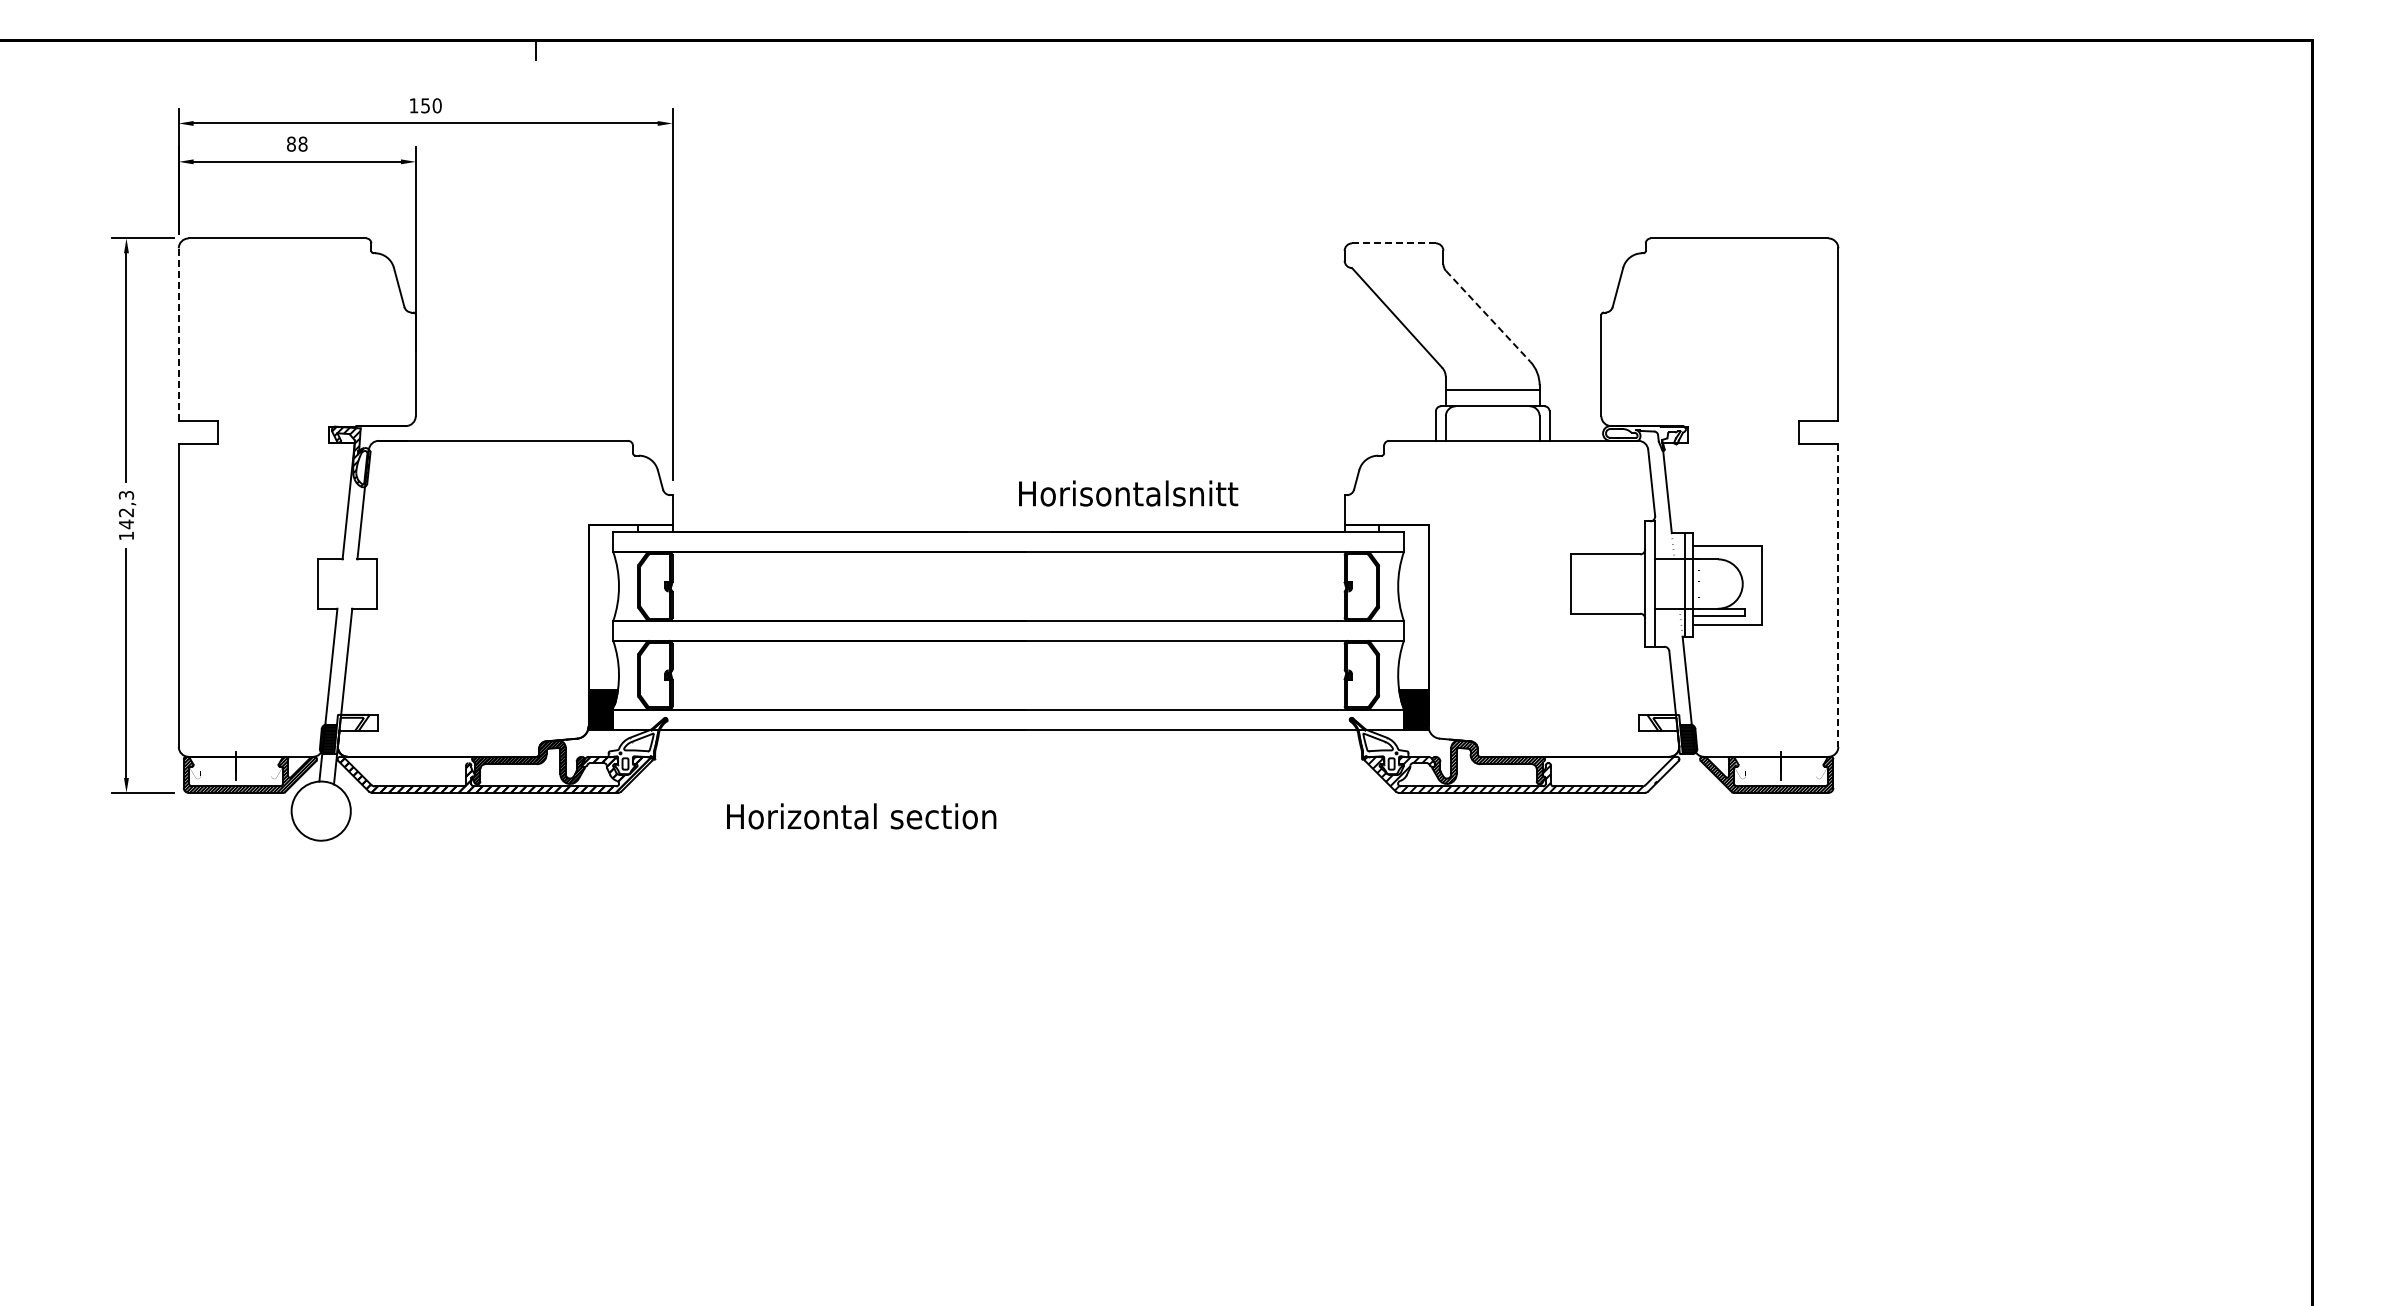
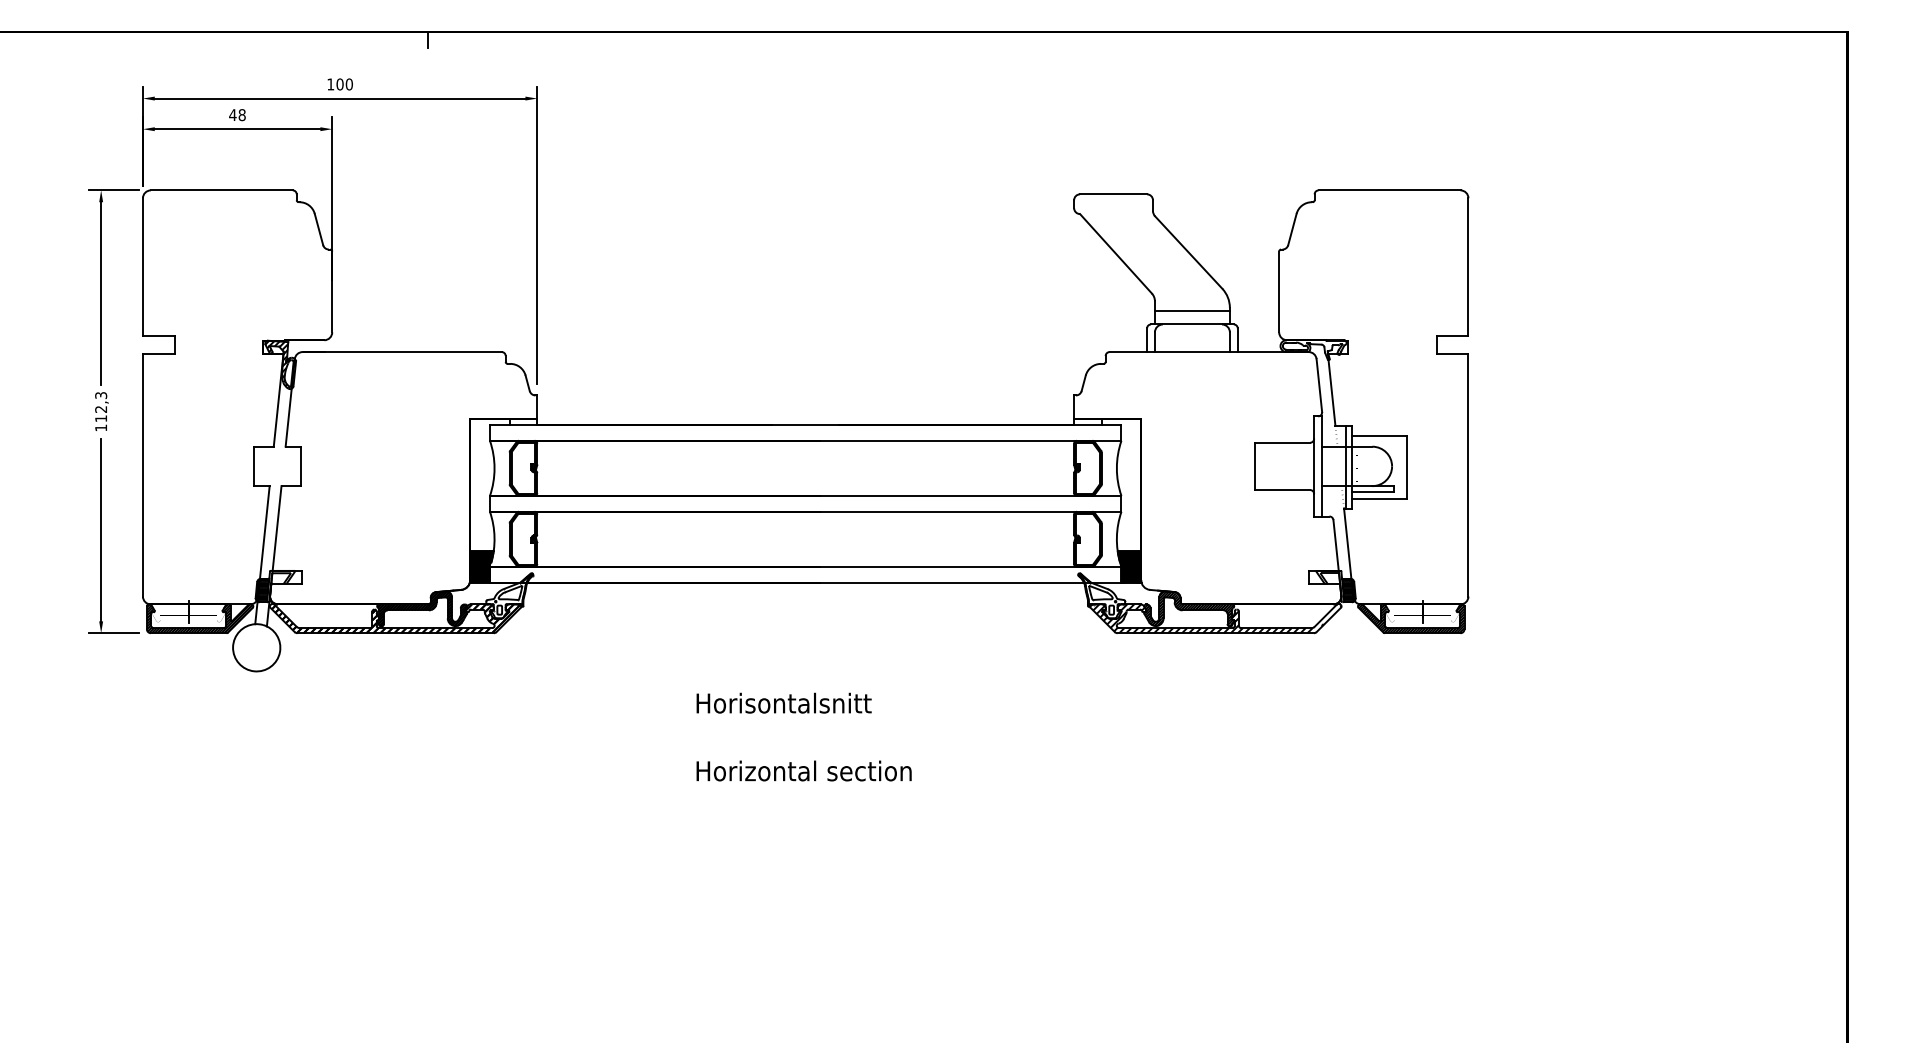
text: (425, 105) -> (339, 84), 150 -> 100
text: (291, 143) -> (232, 114), 88 -> 48
line: (1394, 243) -> (1113, 194), dashed -> solid
line: (1488, 316) -> (1189, 252), dashed -> solid
line: (178, 334) -> (142, 267), dashed -> solid
text: (1128, 493) -> (784, 703), moved
text: (126, 524) -> (101, 418), 142,3 -> 112,3
line: (1838, 595) -> (1468, 475), dashed -> solid
text: (861, 816) -> (804, 771), moved

